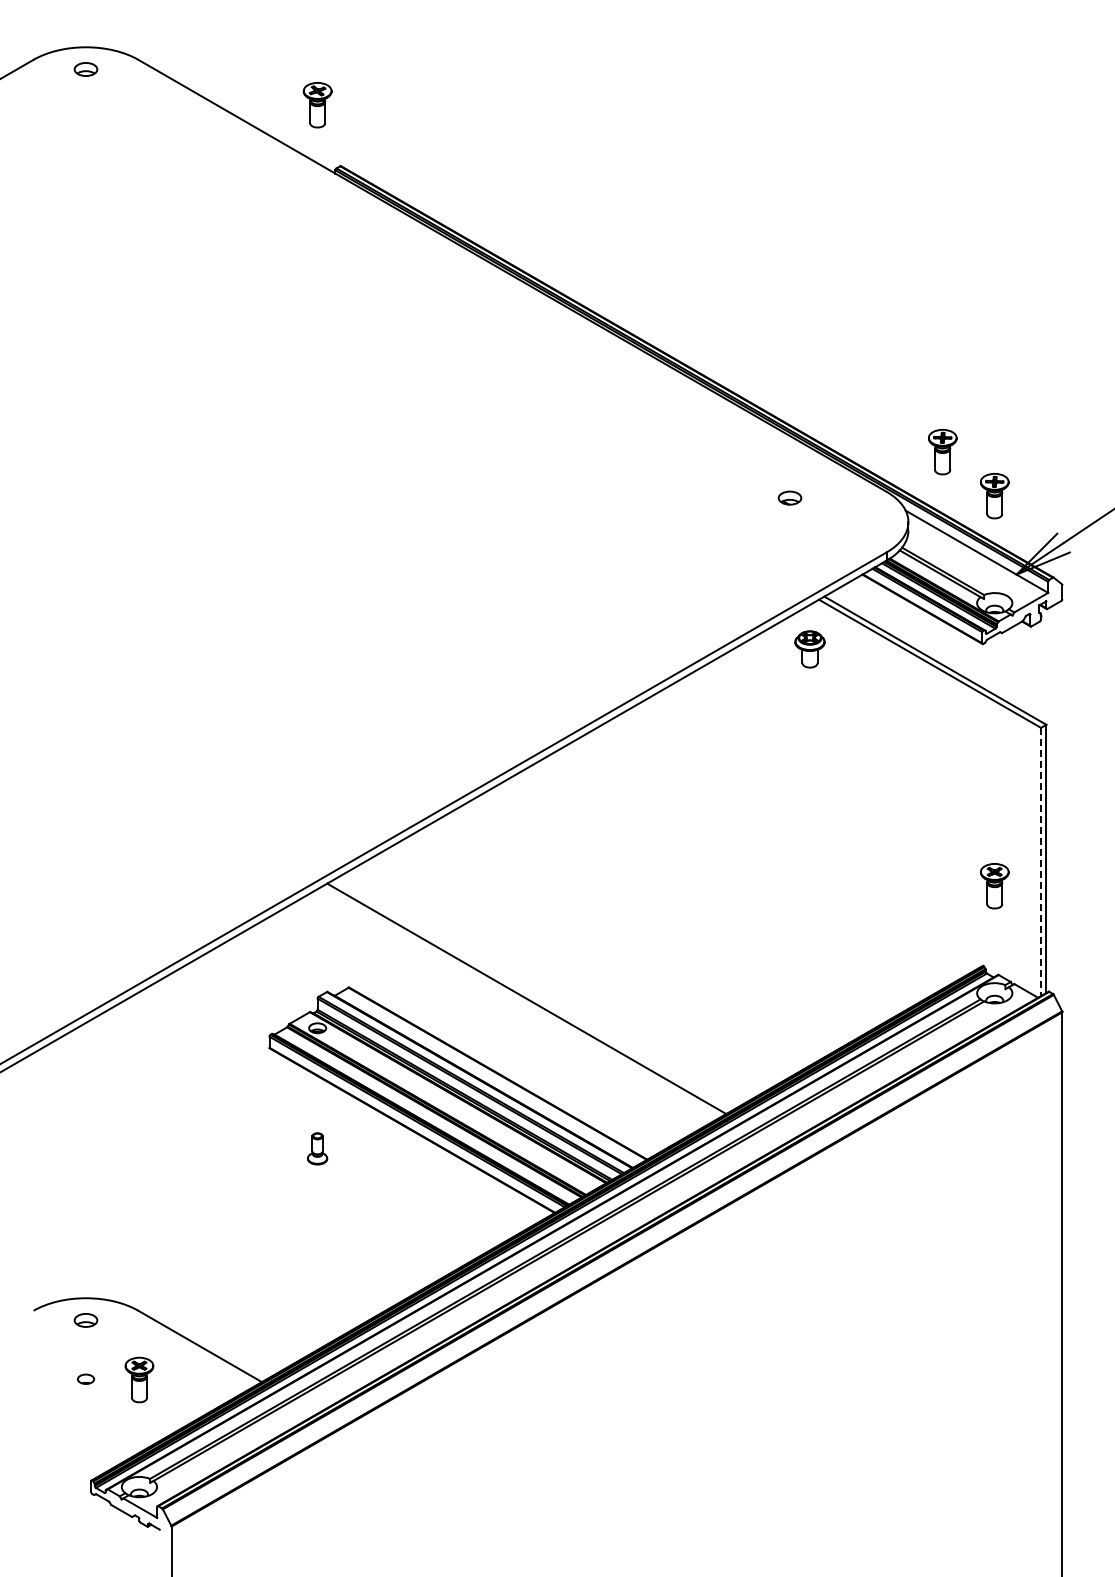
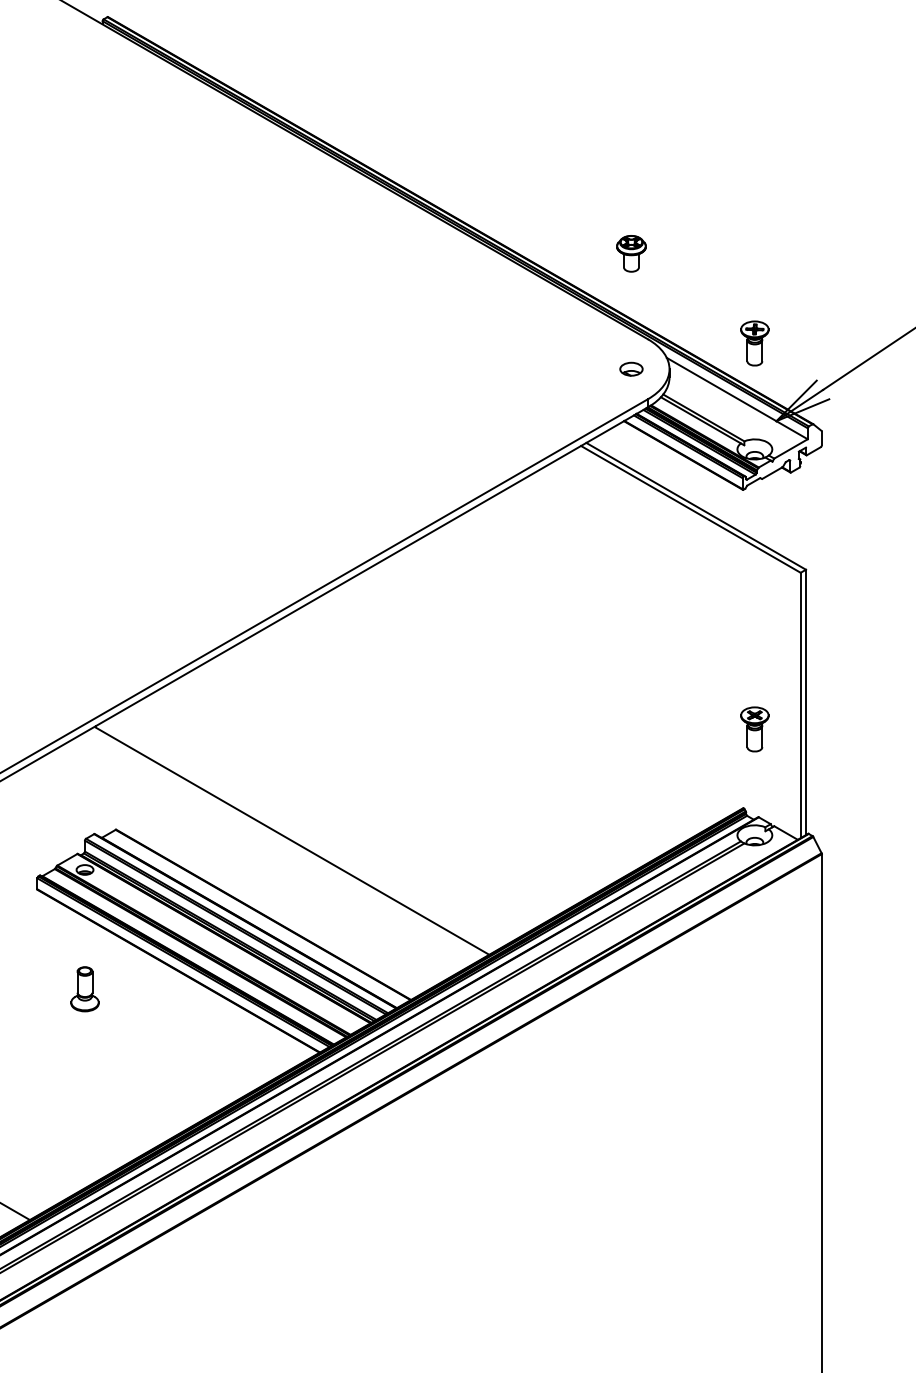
part: (942, 451) -> (703, 299), removed
part: (789, 497) -> (630, 368), moved
part: (809, 649) -> (630, 253), moved
line: (1041, 862) -> (801, 705), dashed -> solid
part: (317, 1148) -> (84, 988), size x1.43

